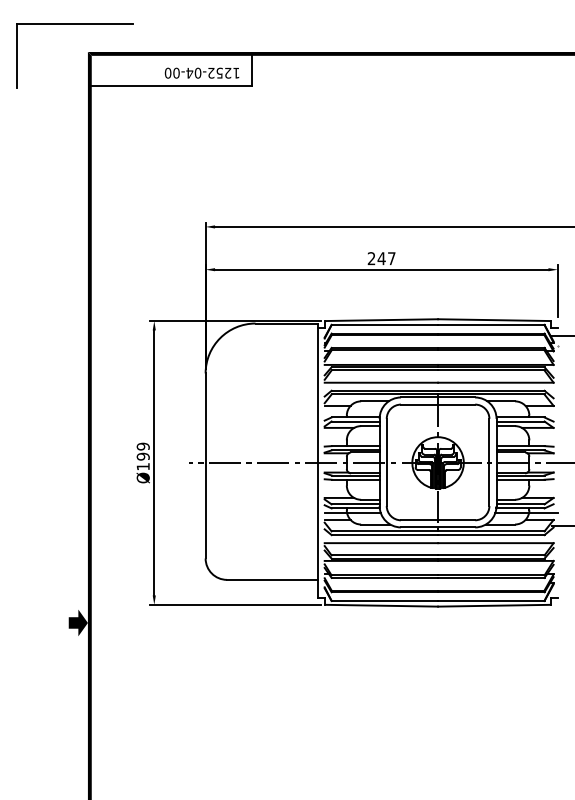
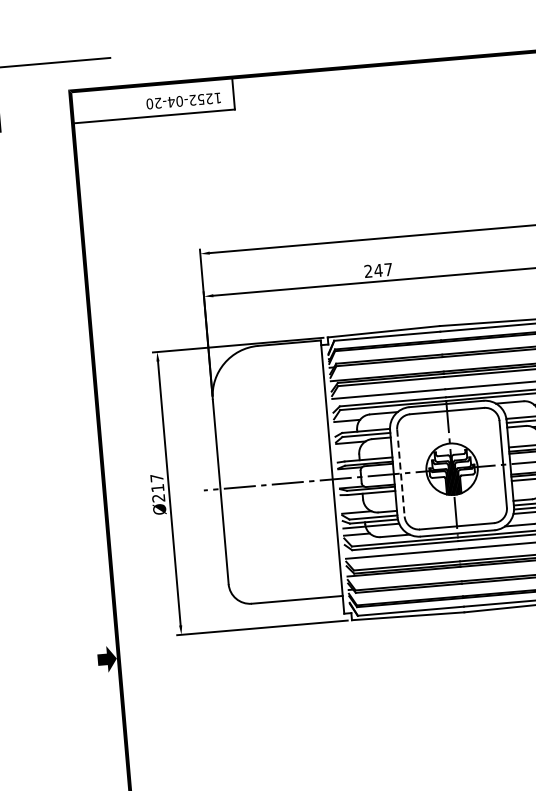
text: (176, 72) -> (158, 102), 1252-04-00 -> 1252-04-20
text: (142, 456) -> (157, 488), Ø199 -> Ø217
line: (386, 462) -> (400, 473), solid -> dashed

